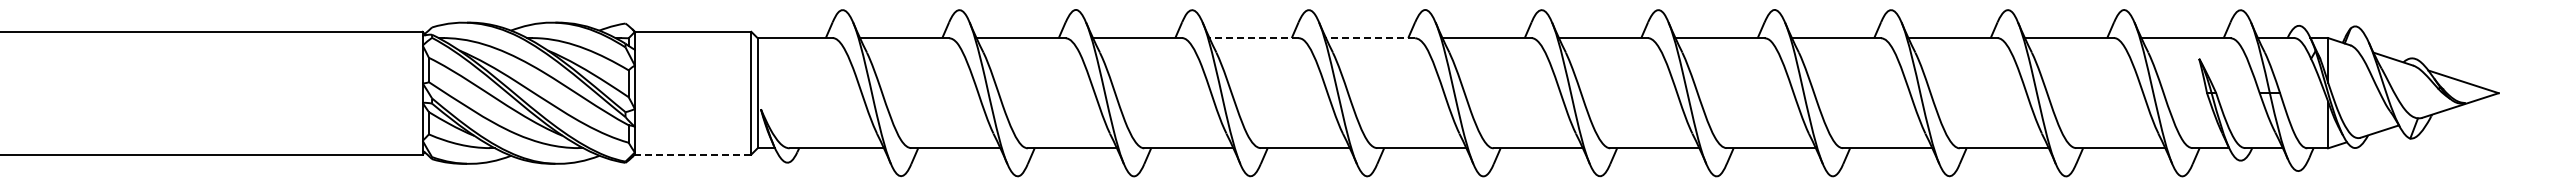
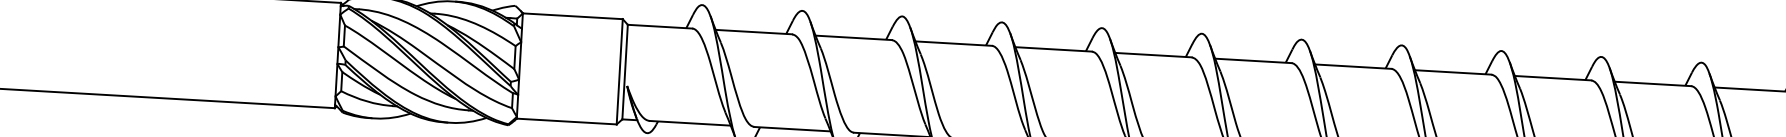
line: (1254, 38) -> (1053, 49), dashed -> solid
line: (1370, 38) -> (1153, 55), dashed -> solid
line: (692, 154) -> (566, 121), dashed -> solid

